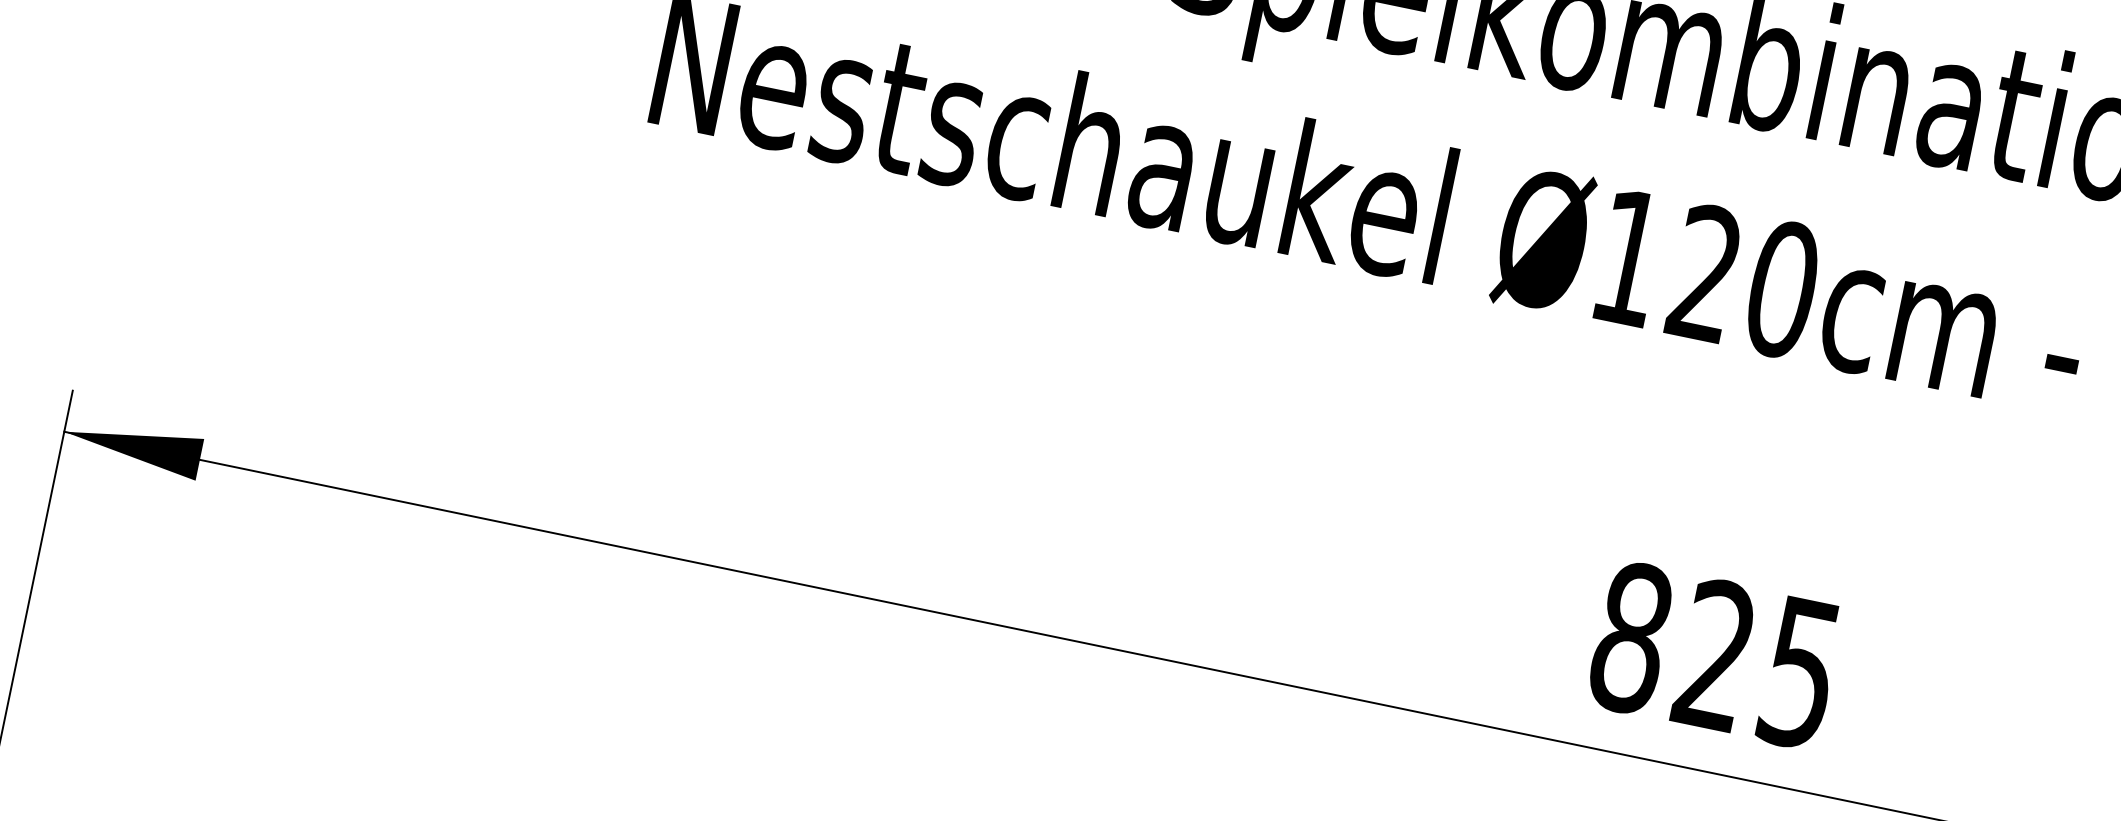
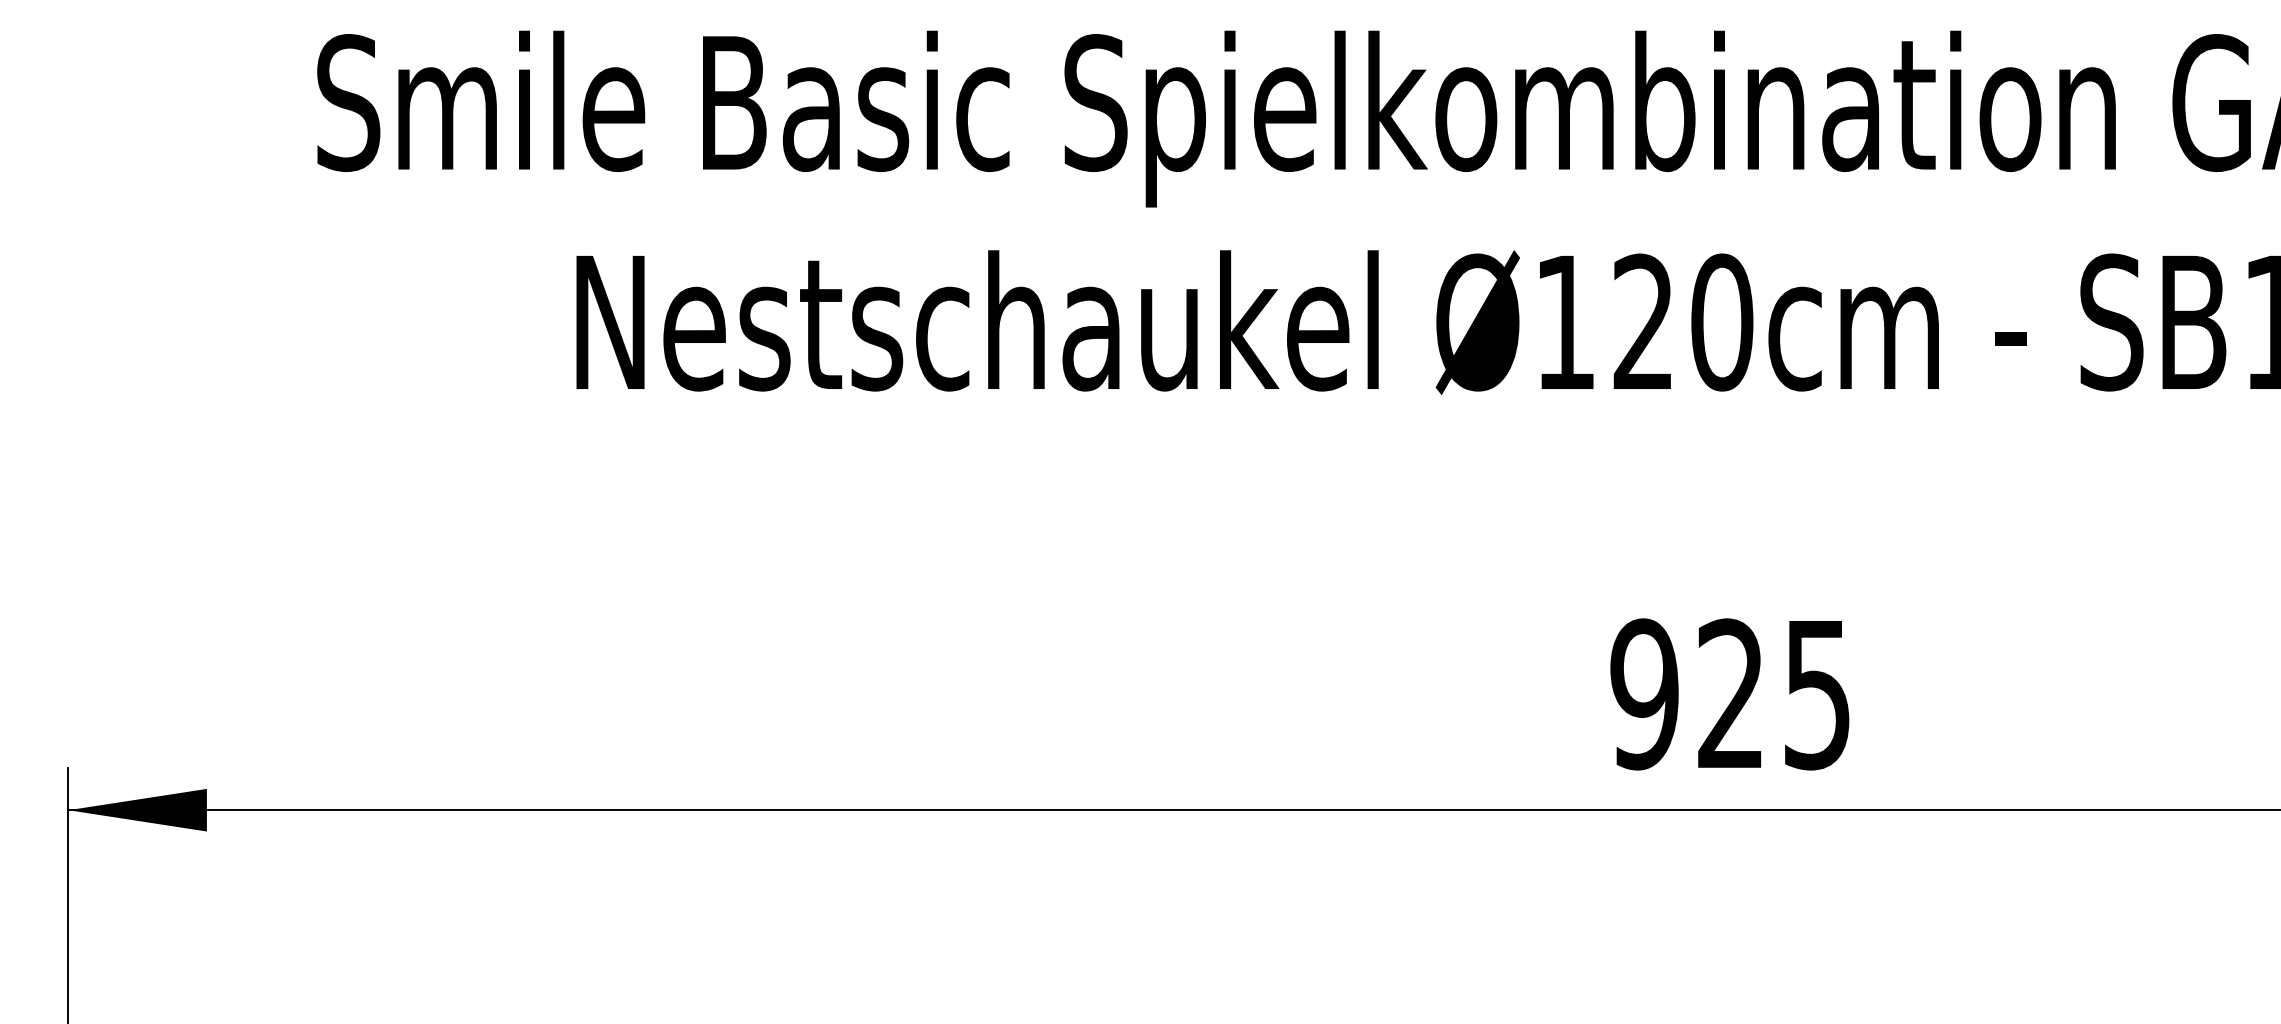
text: (1631, 638) -> (1644, 694), 825 -> 925

